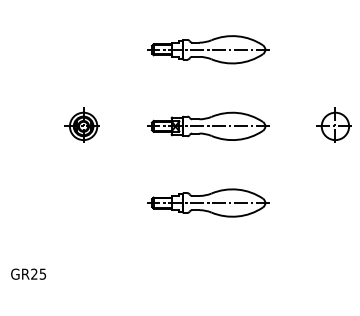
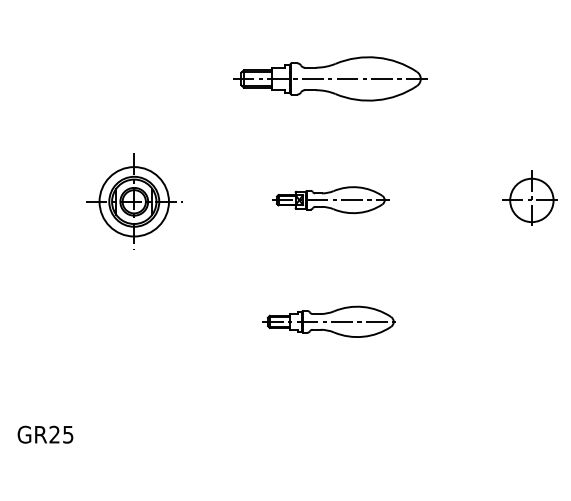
part: (81, 124) -> (129, 197), size x1.6
part: (208, 125) -> (330, 198), size x0.6
part: (208, 202) -> (330, 321), size x0.7

